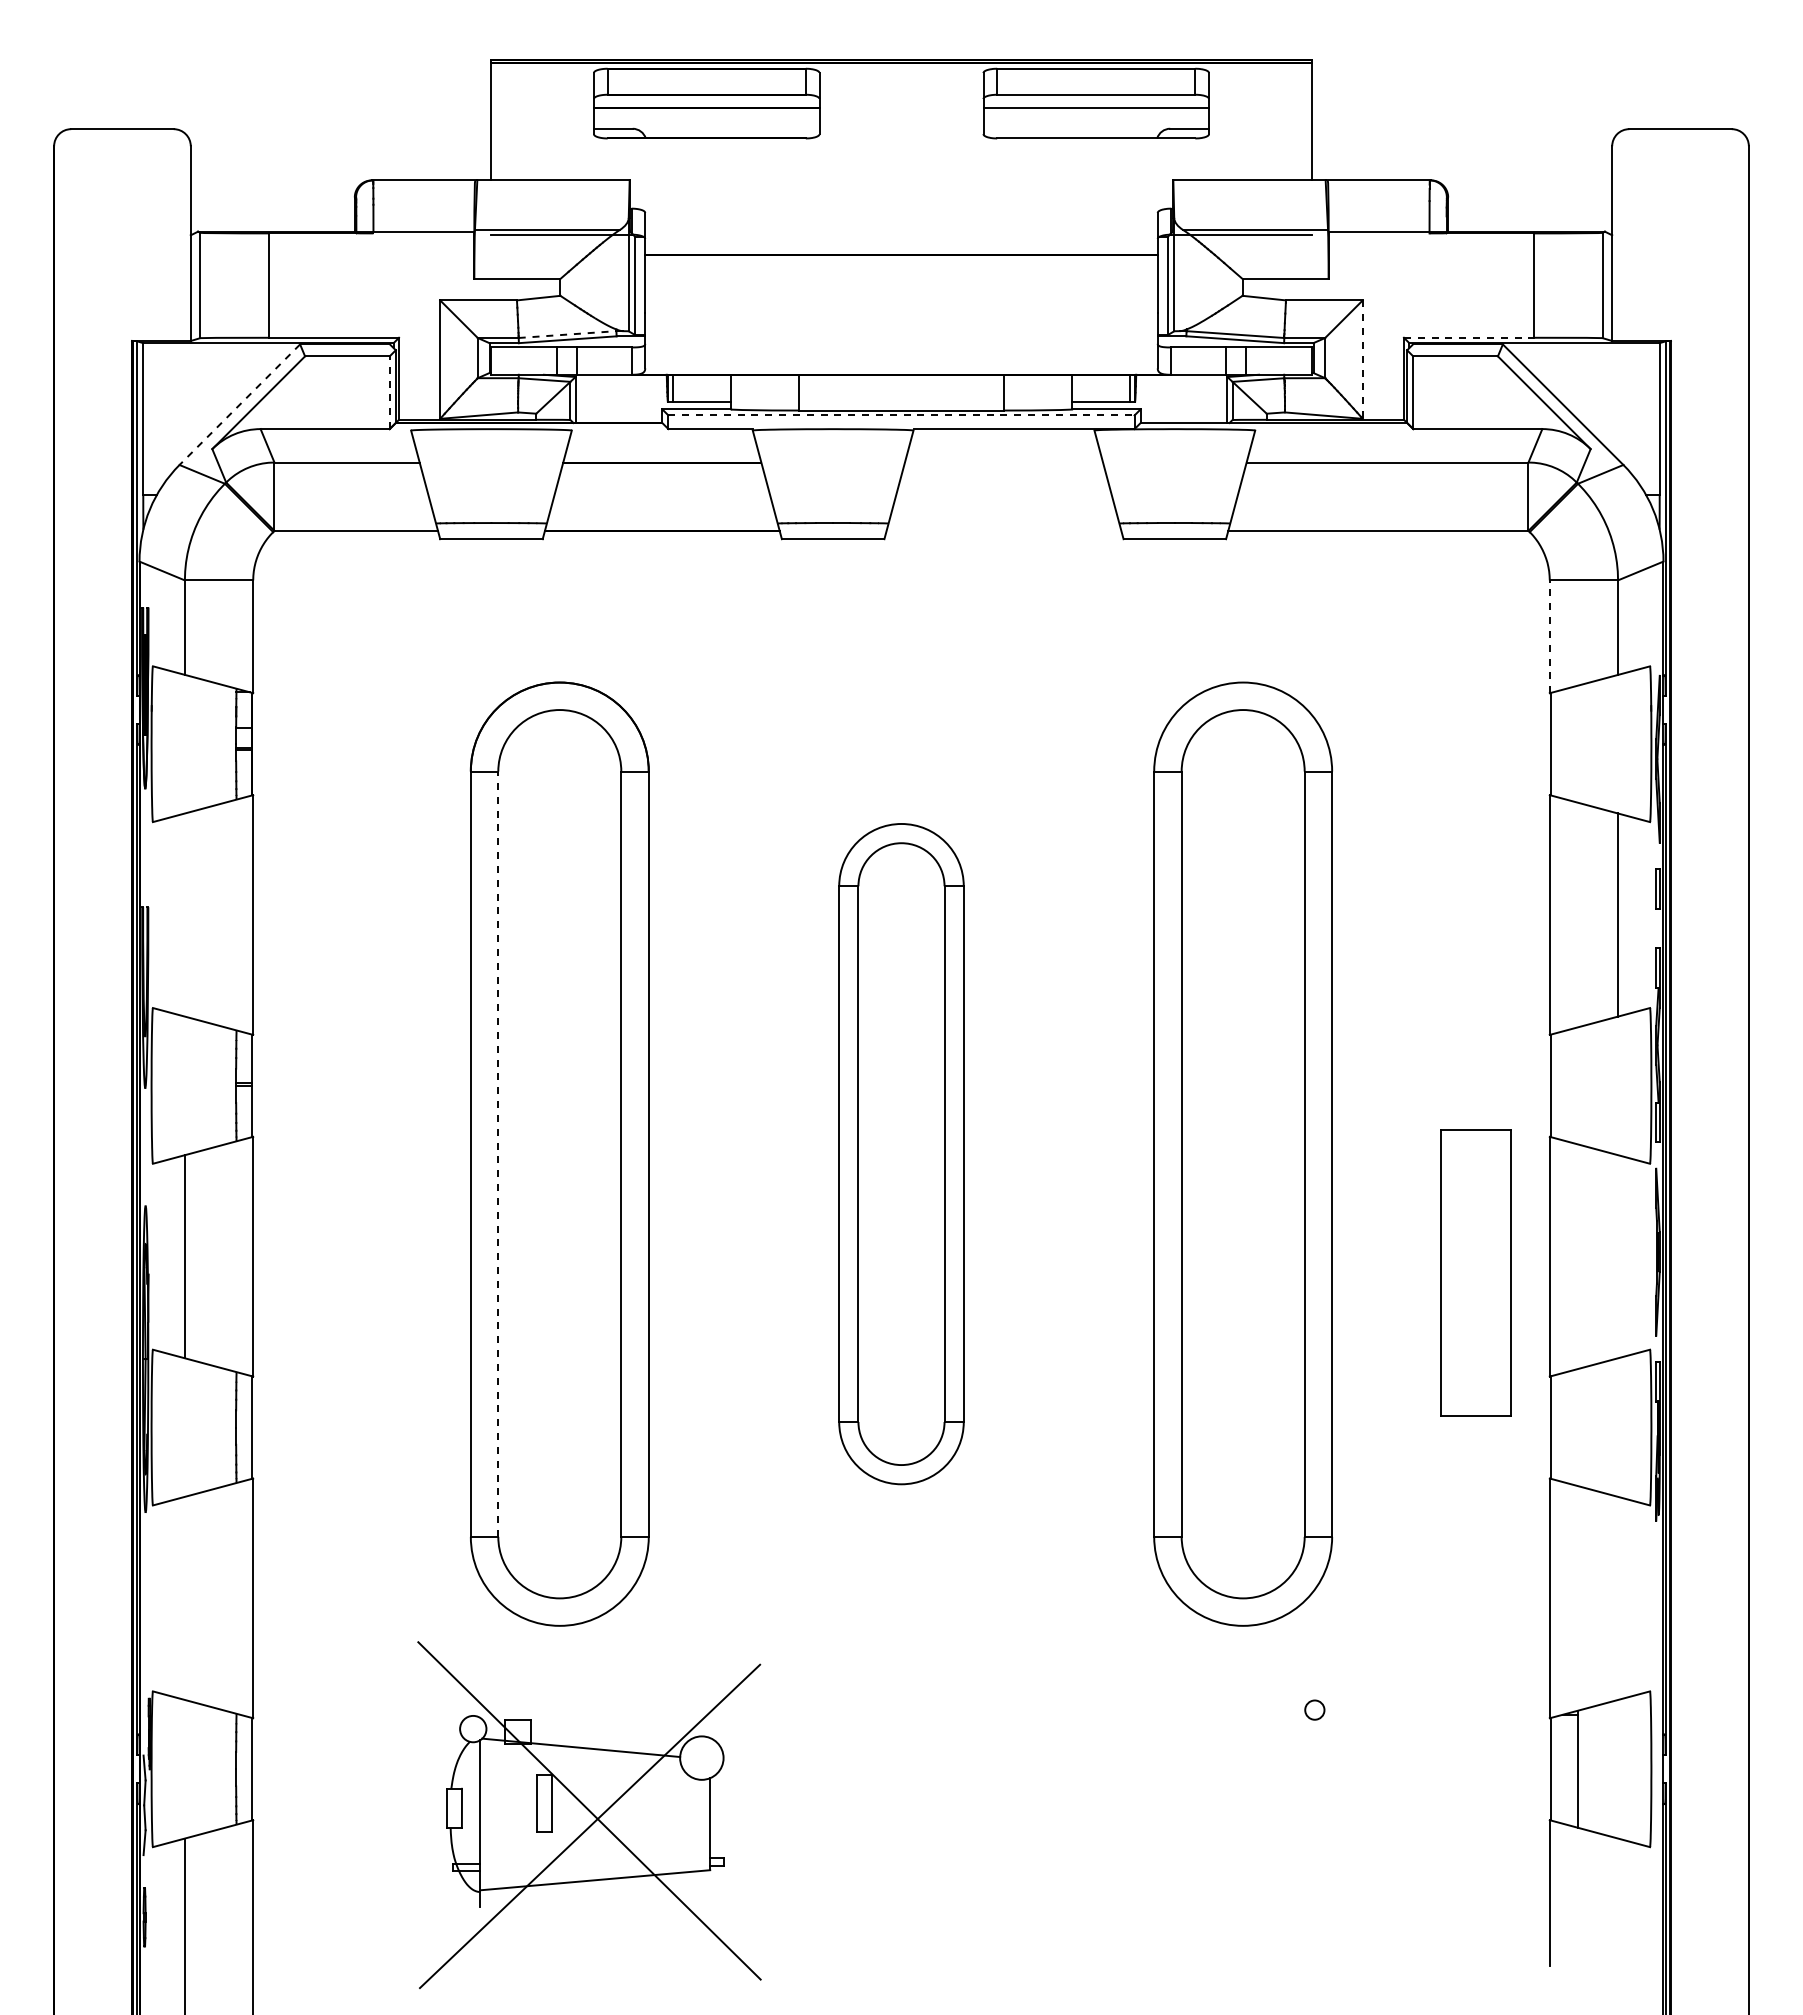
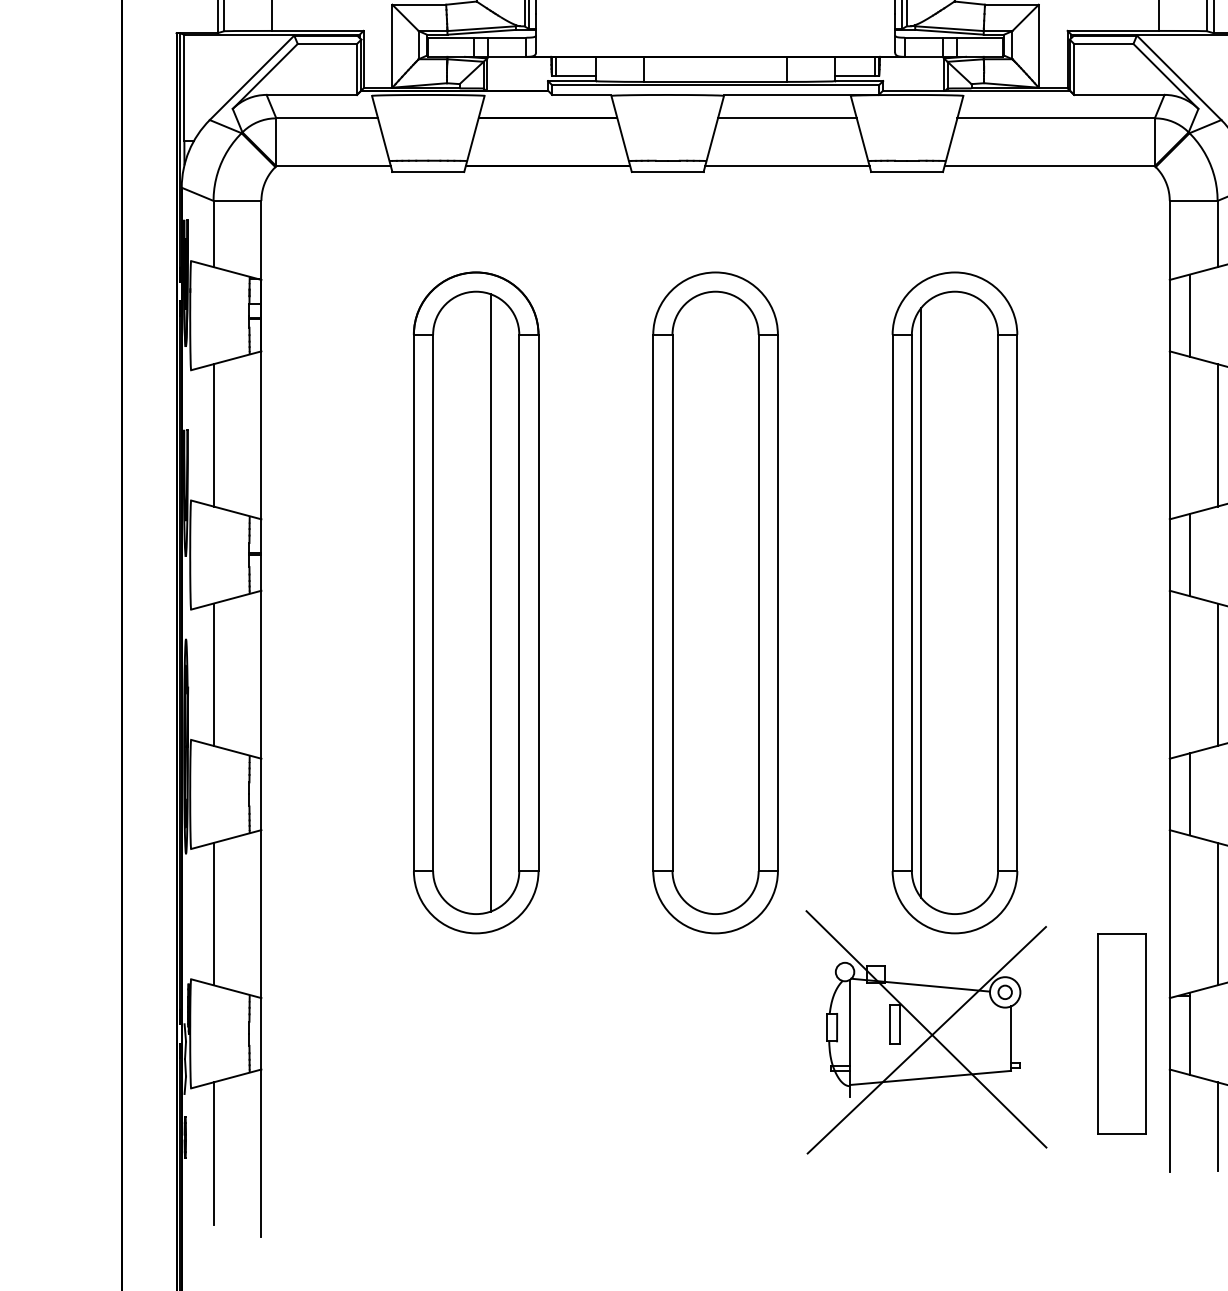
line: (567, 334) -> (481, 28), dashed -> solid
line: (1469, 337) -> (1113, 30), dashed -> solid
line: (1362, 360) -> (1038, 46), dashed -> solid
line: (389, 392) -> (356, 69), dashed -> solid
line: (239, 405) -> (251, 78), dashed -> solid
line: (901, 415) -> (715, 85), dashed -> solid
line: (1003, 462) -> (787, 118), added
line: (1003, 530) -> (787, 165), added
line: (1549, 636) -> (1169, 240), dashed -> solid
line: (1578, 743) -> (1189, 315), added
line: (184, 914) -> (213, 434), added
line: (1578, 1085) -> (1189, 554), added
line: (580, 1153) -> (490, 602), added
part: (901, 1153) -> (715, 602), size x1.43
line: (1195, 1153) -> (921, 602), added
line: (498, 1154) -> (433, 603), dashed -> solid
line: (1618, 1256) -> (1217, 674), added
part: (1475, 1272) -> (1121, 1033), moved
line: (1578, 1427) -> (1189, 794), added
line: (184, 1597) -> (213, 913), added
line: (1618, 1597) -> (1217, 913), added
part: (589, 1814) -> (926, 1031), moved
line: (1618, 1901) -> (1217, 1126), added

